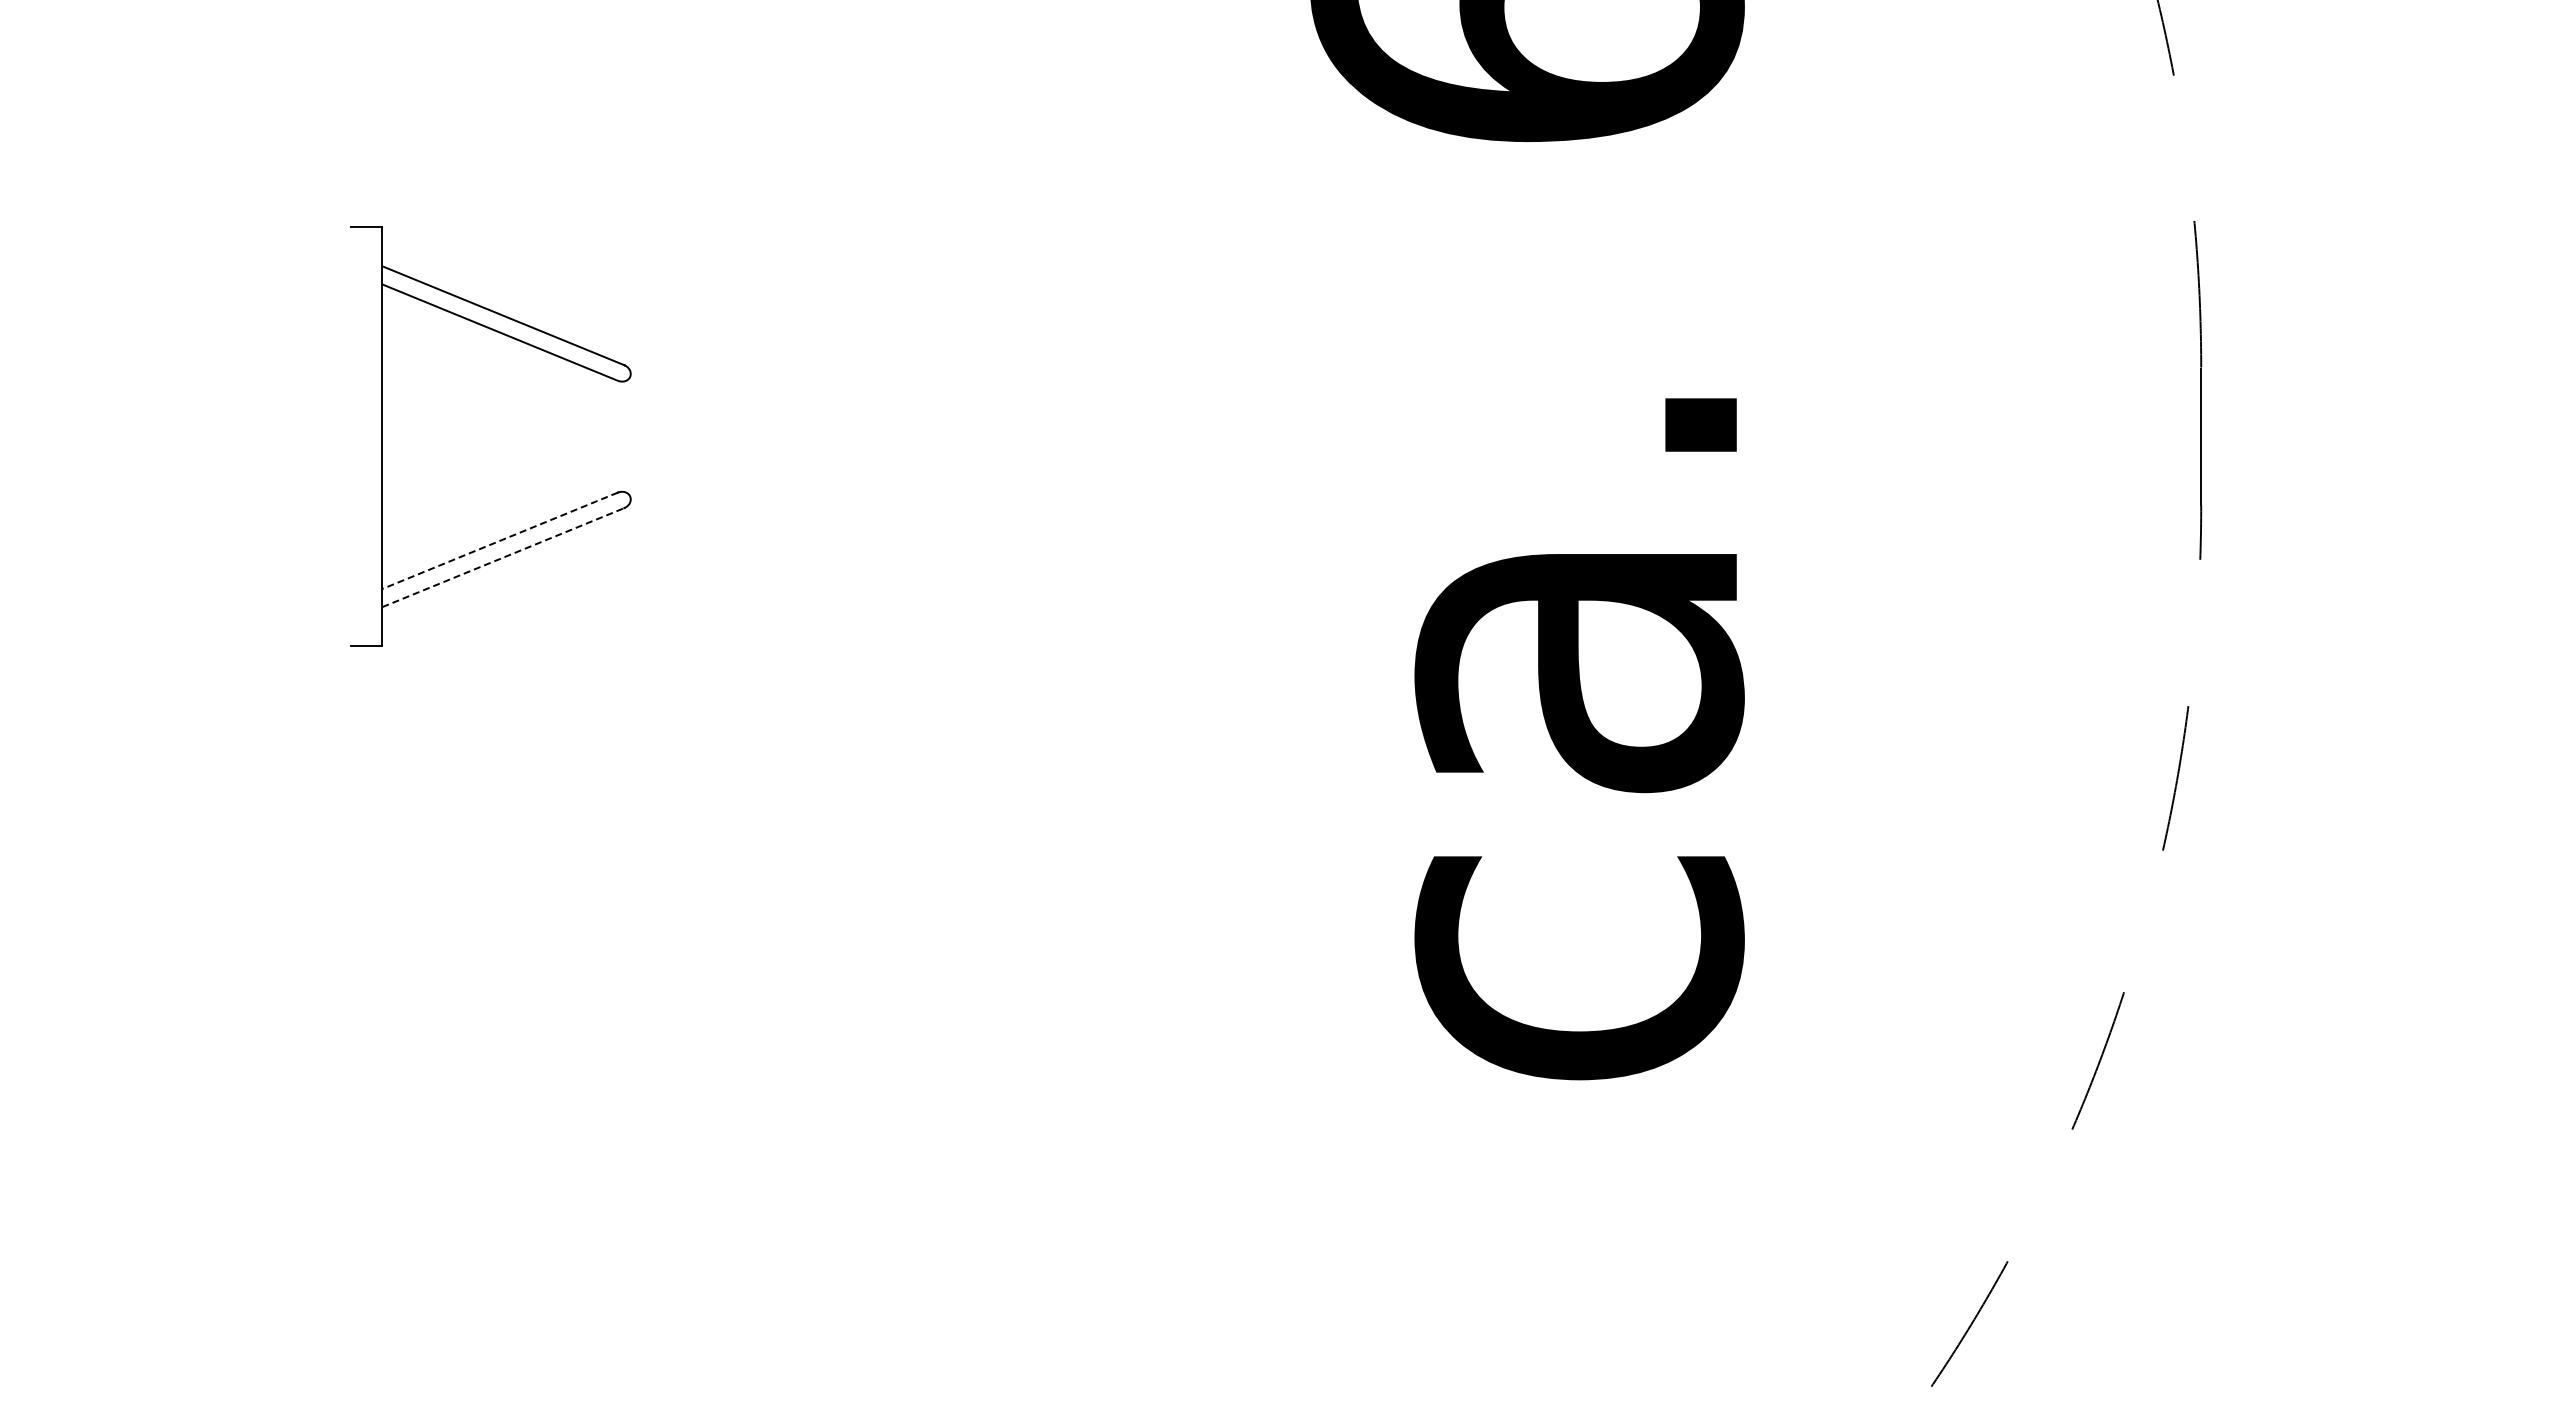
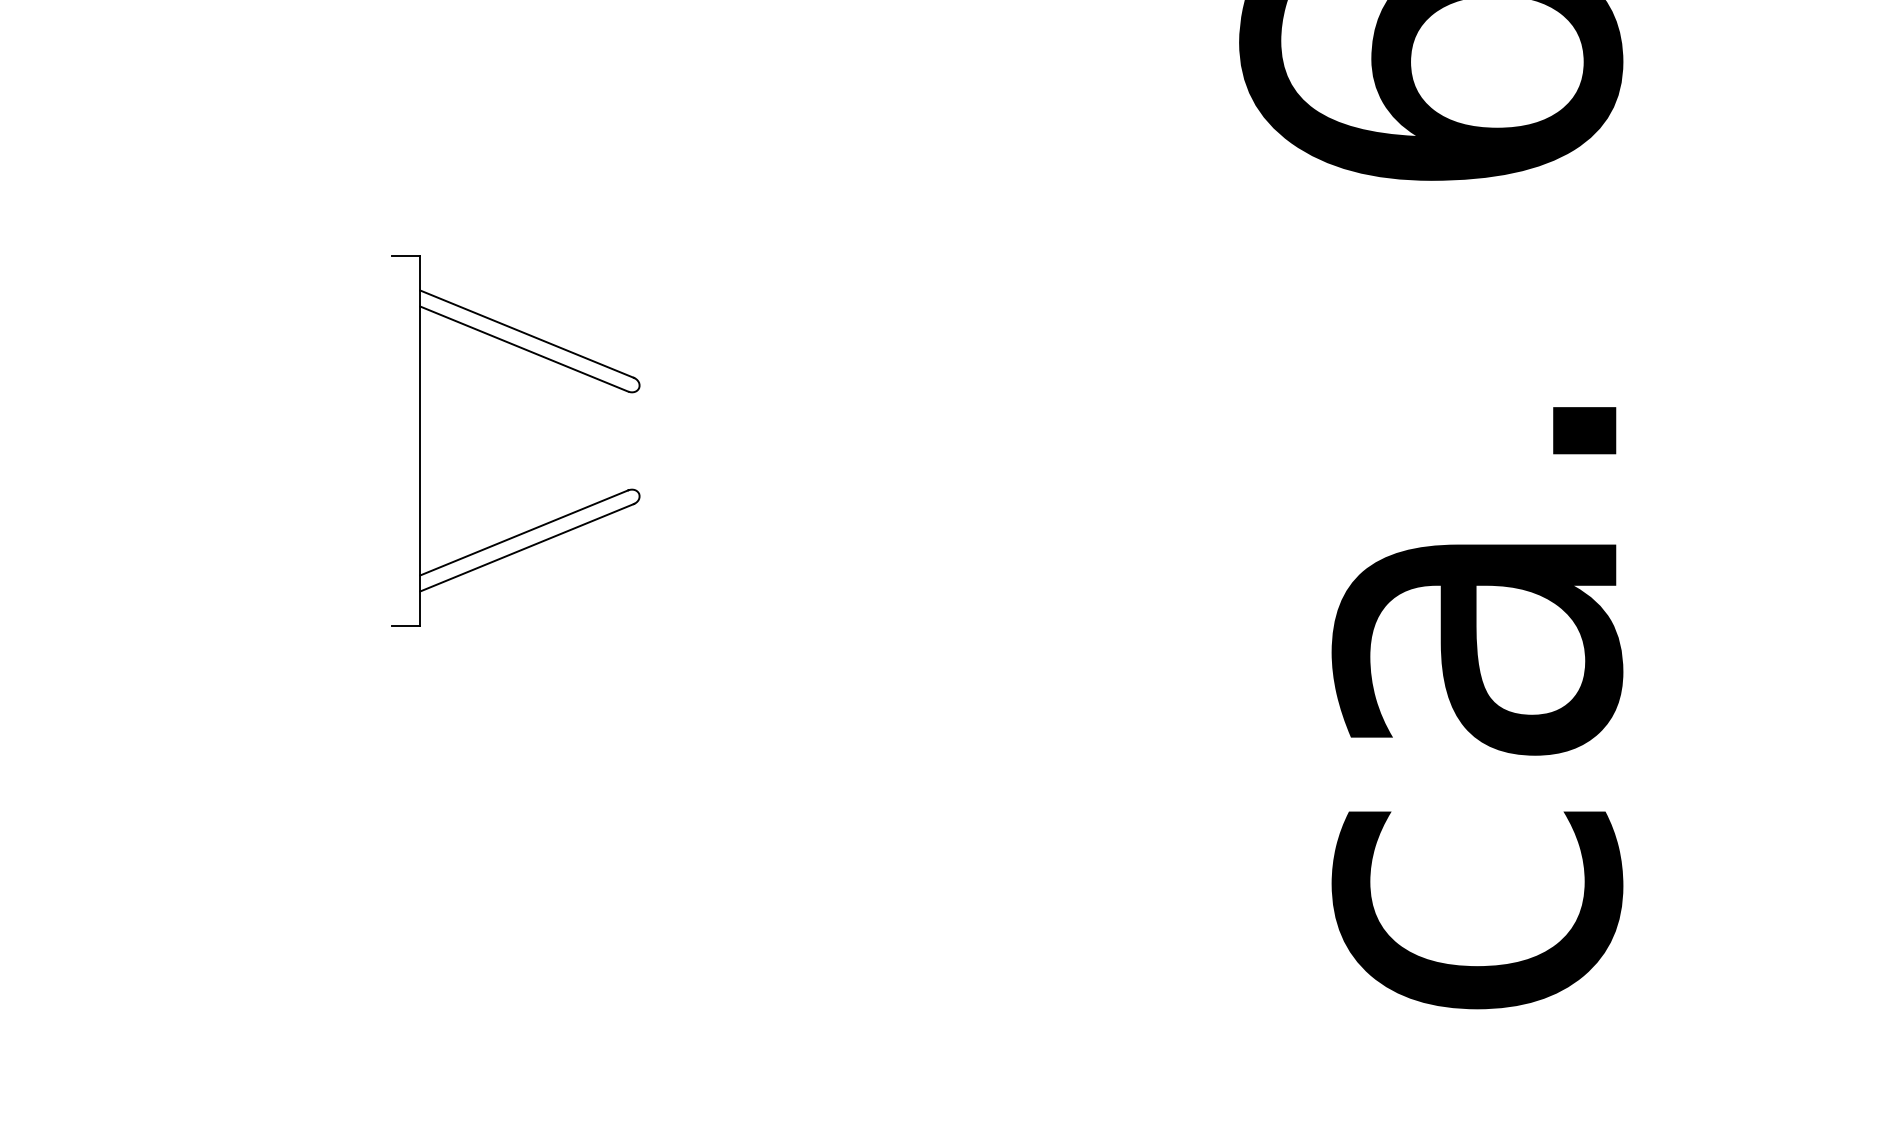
line: (499, 541) -> (523, 533), dashed -> solid
line: (503, 557) -> (527, 547), dashed -> solid

